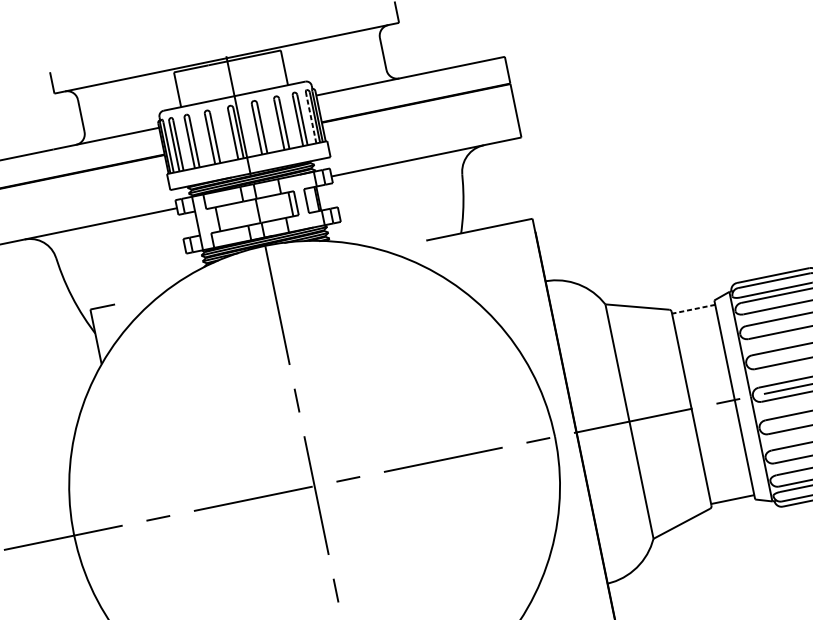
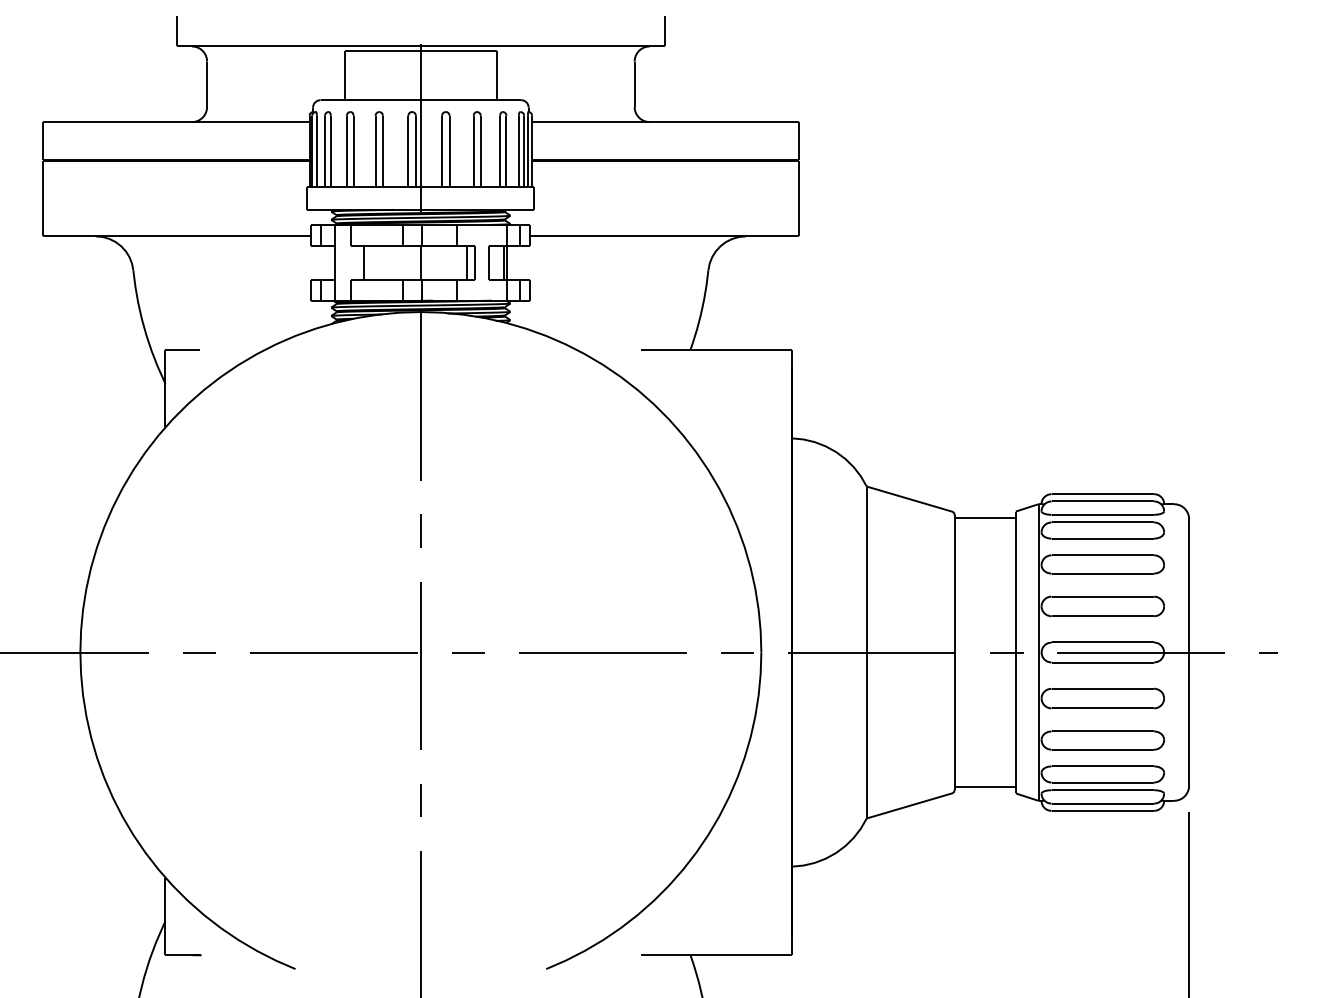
line: (310, 118) -> (518, 151), dashed -> solid
line: (693, 309) -> (985, 517), dashed -> solid

